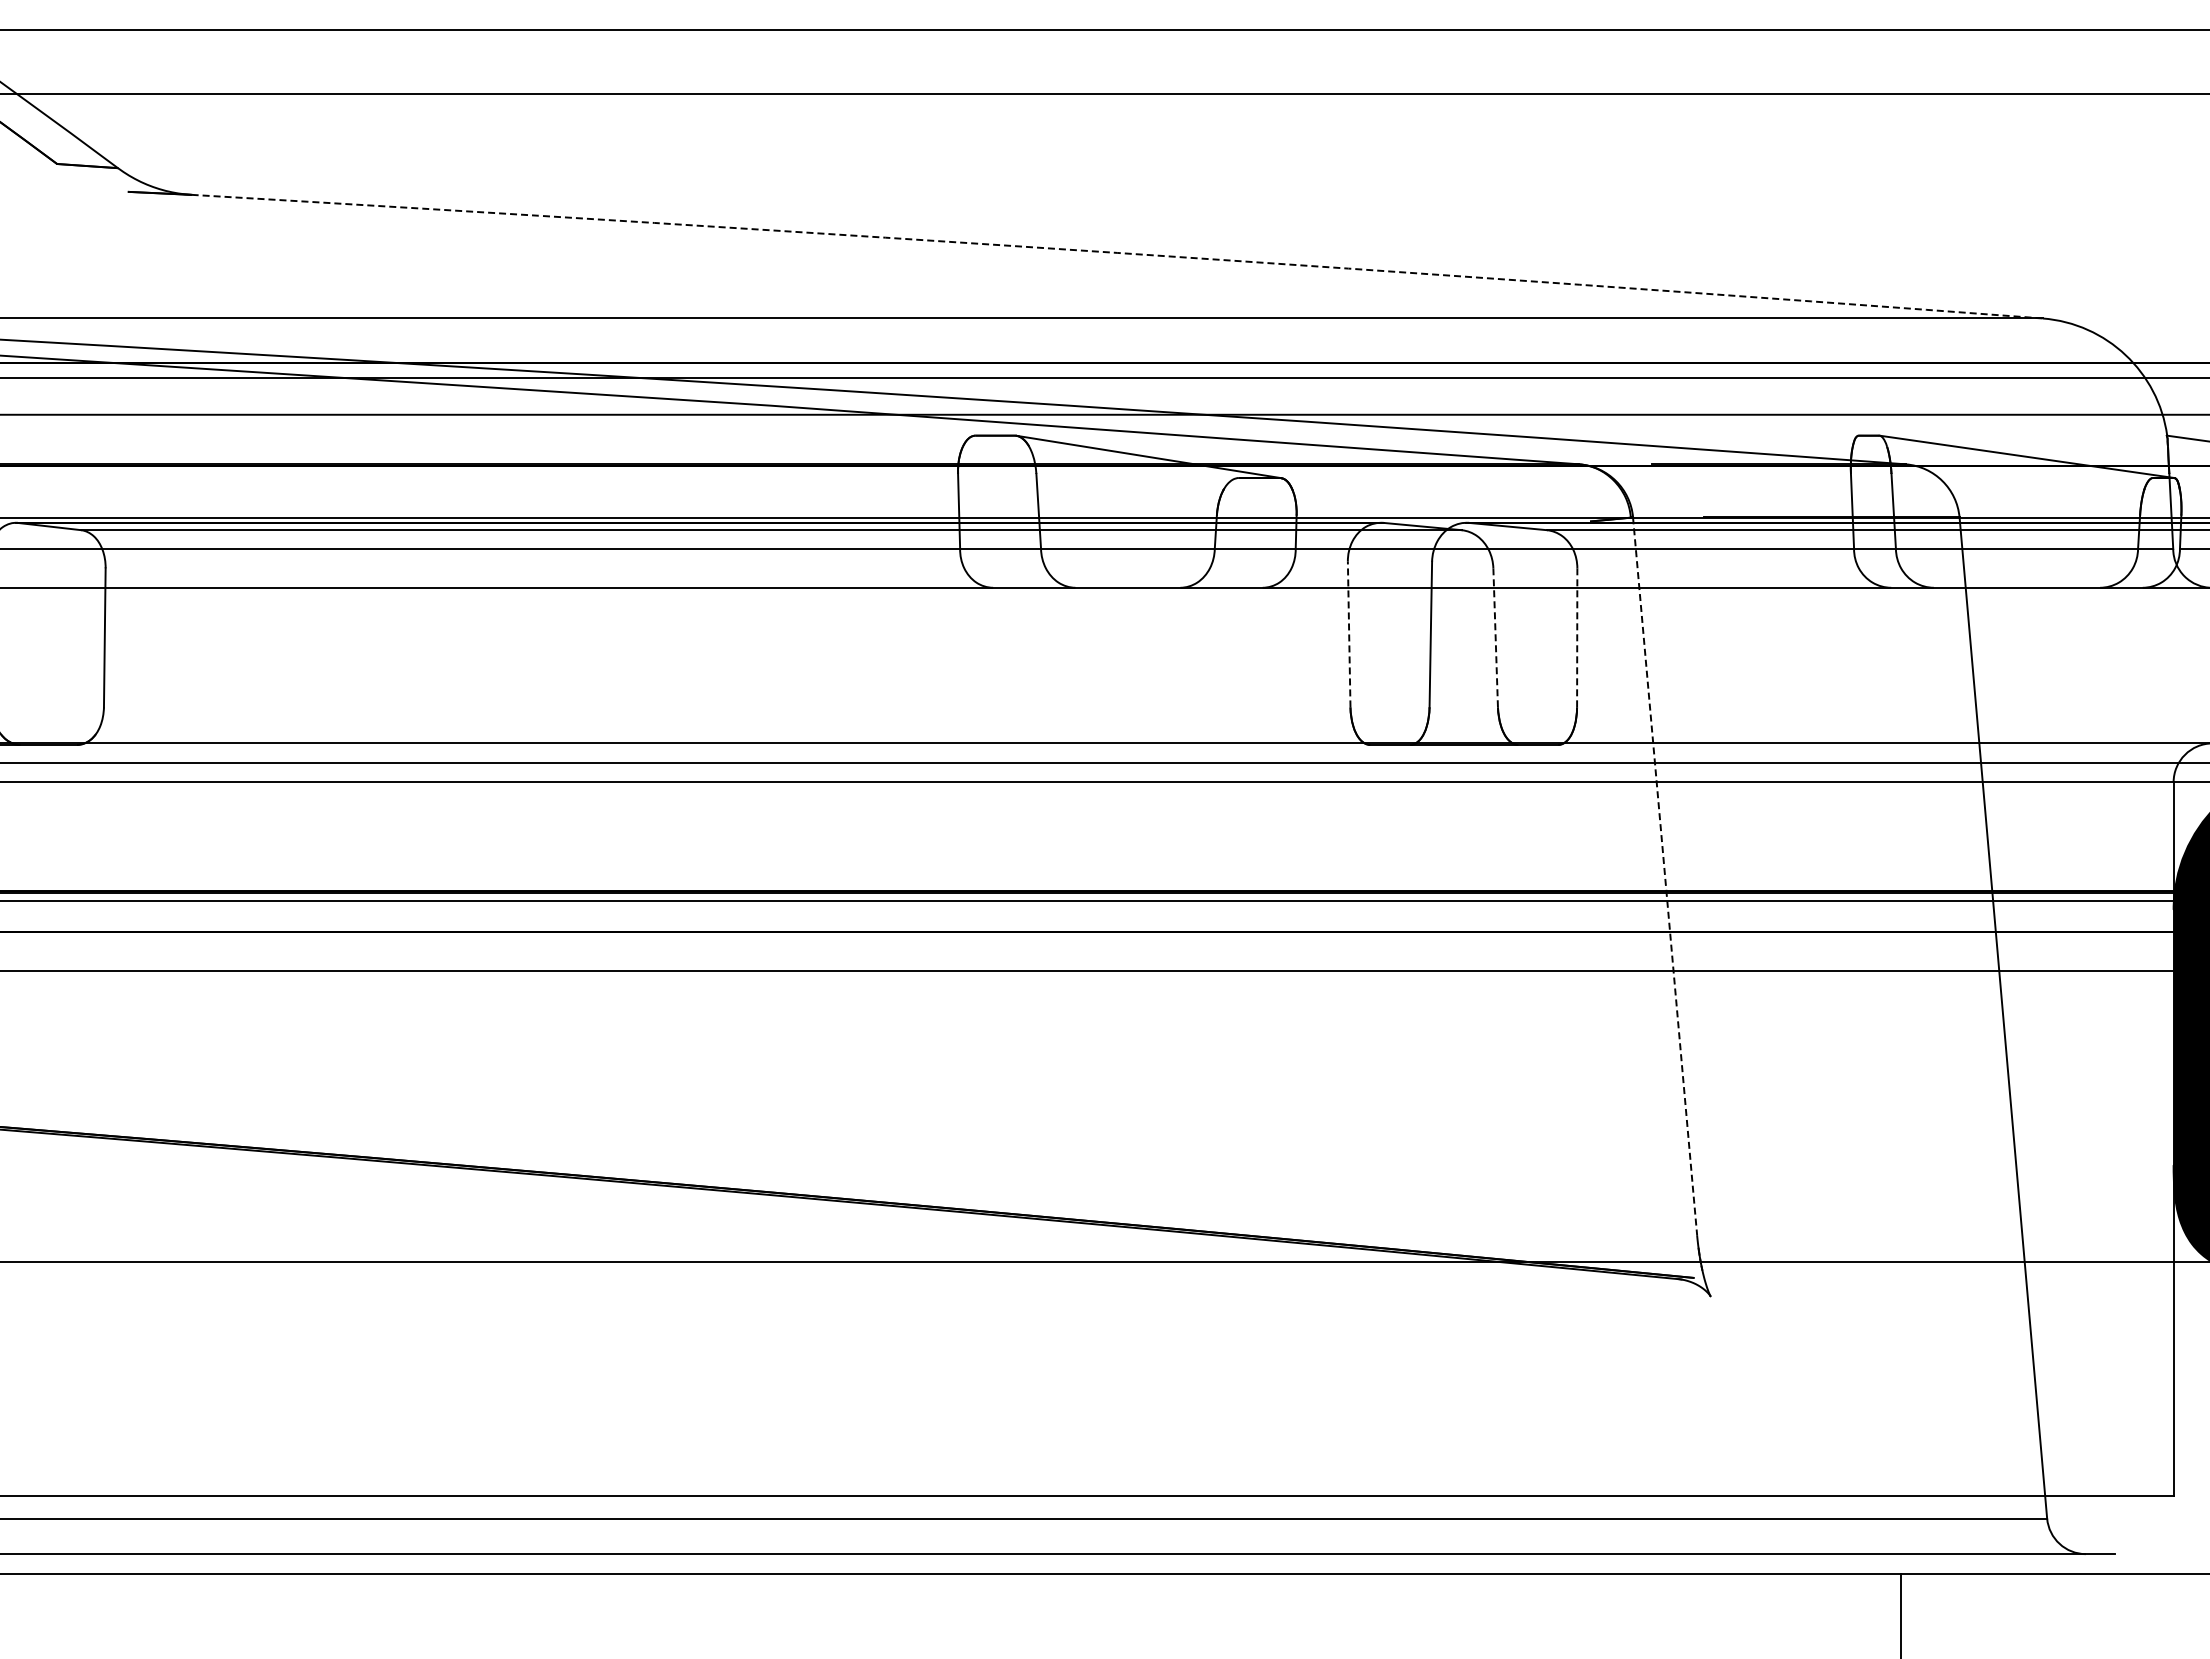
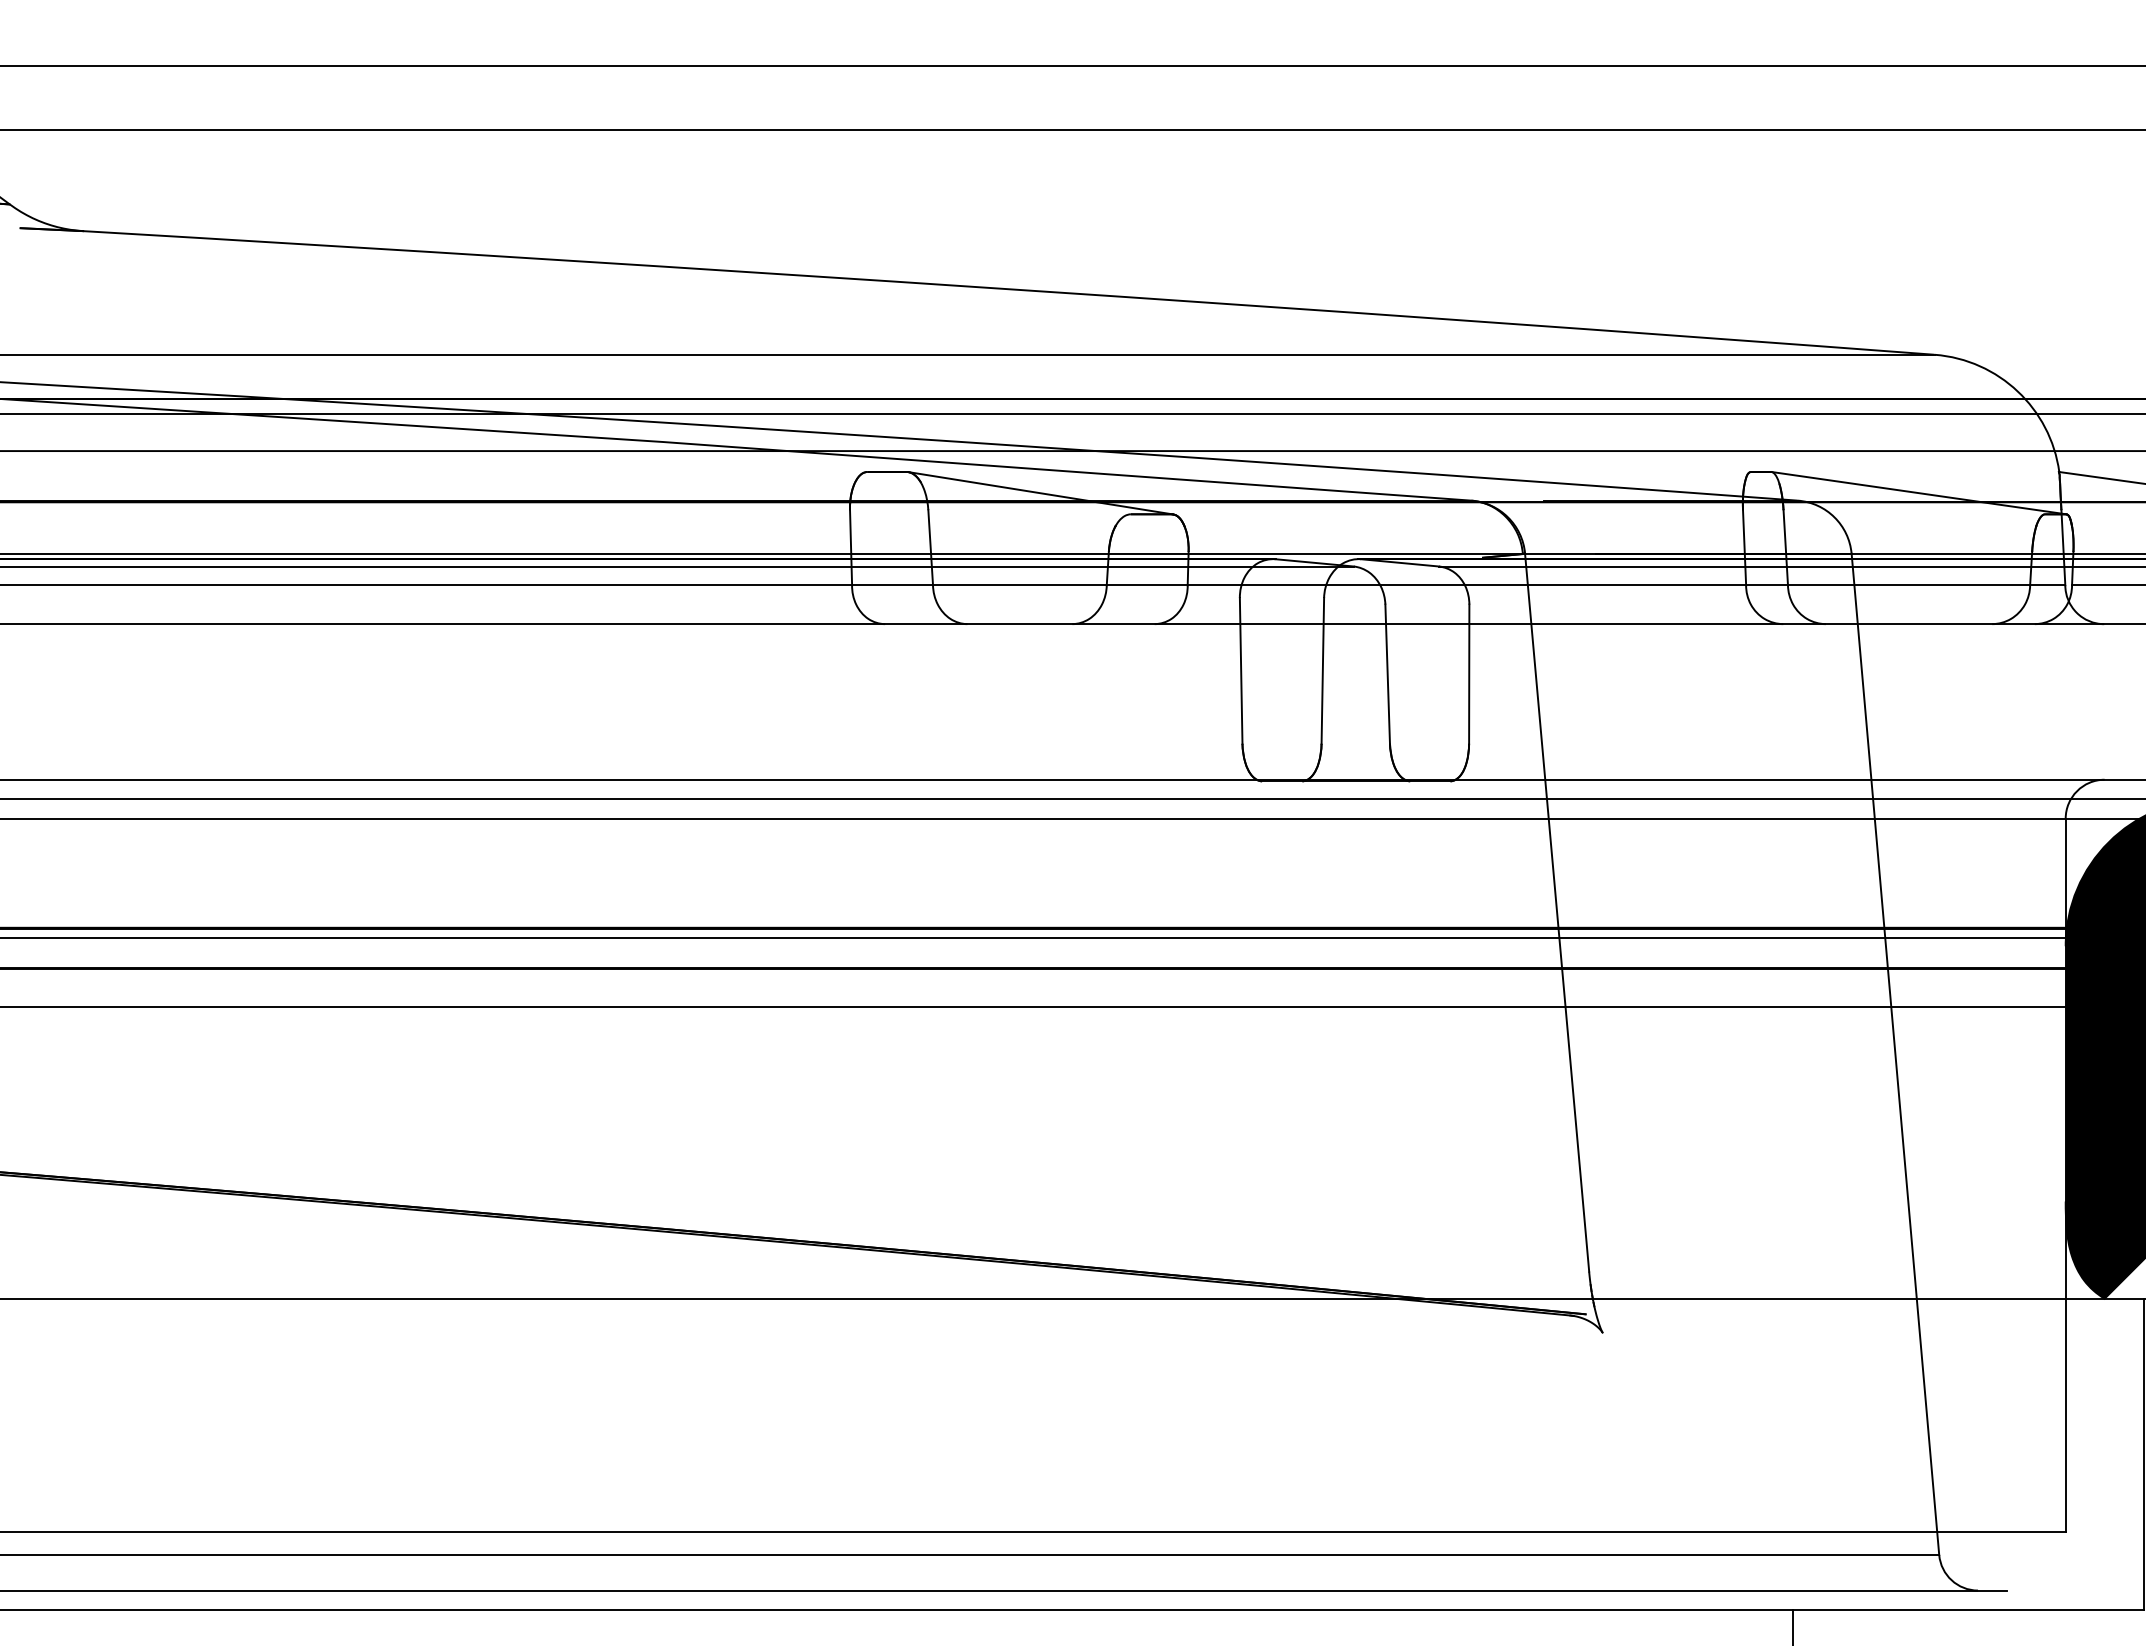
arc: (1117, 252) -> (1009, 288), dashed -> solid
line: (1349, 634) -> (1241, 670), dashed -> solid
line: (1495, 637) -> (1387, 673), dashed -> solid
line: (1577, 637) -> (1469, 673), dashed -> solid
line: (1665, 876) -> (1557, 912), dashed -> solid

